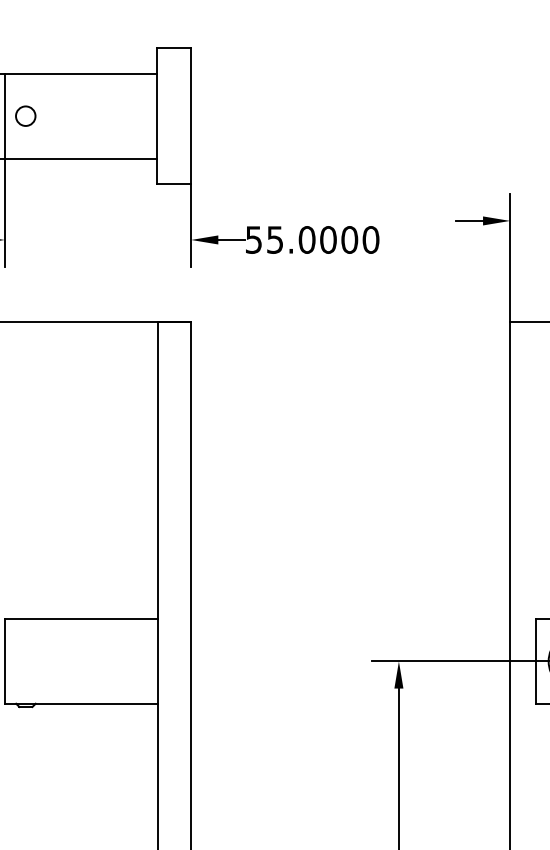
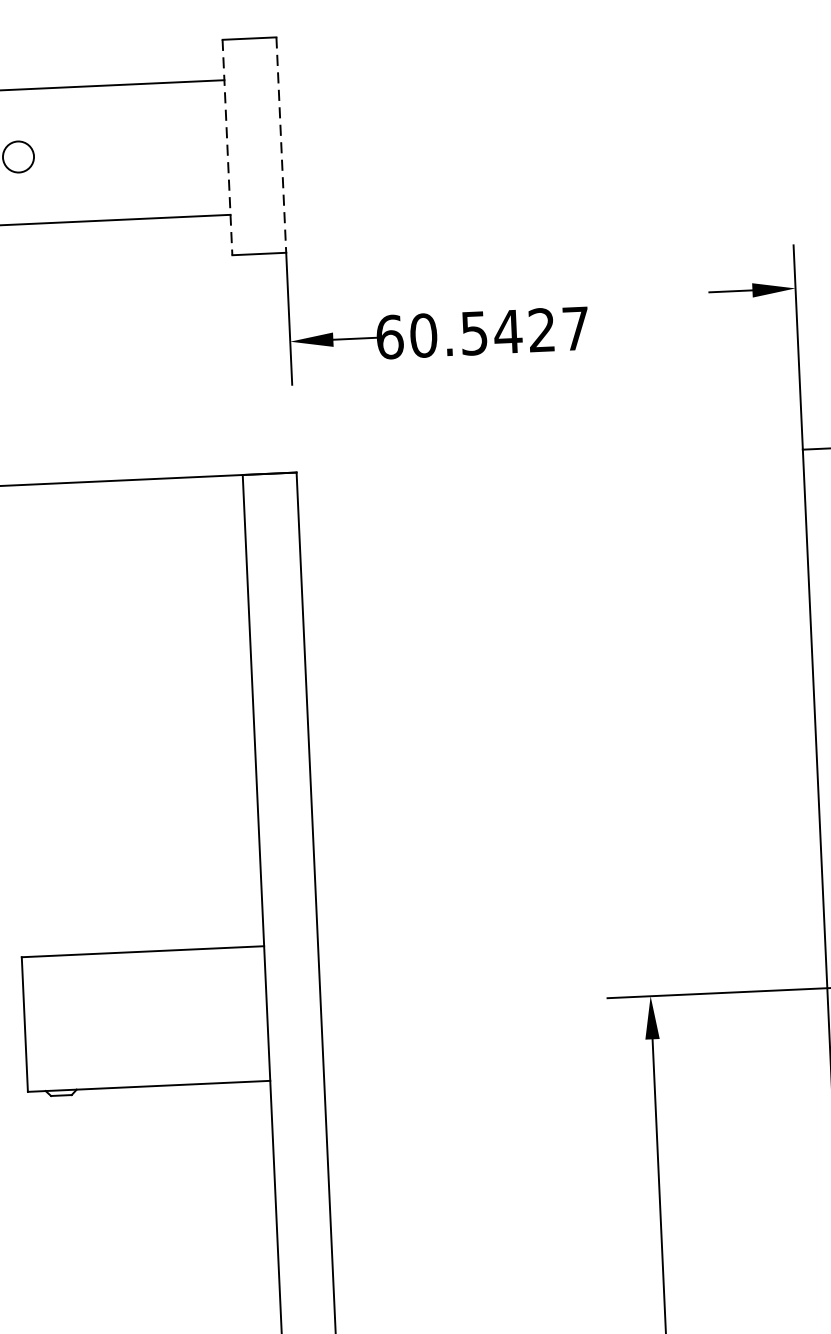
line: (157, 116) -> (227, 147), solid -> dashed
line: (191, 116) -> (281, 145), solid -> dashed
text: (312, 239) -> (482, 332), 55.0000 -> 60.5427

